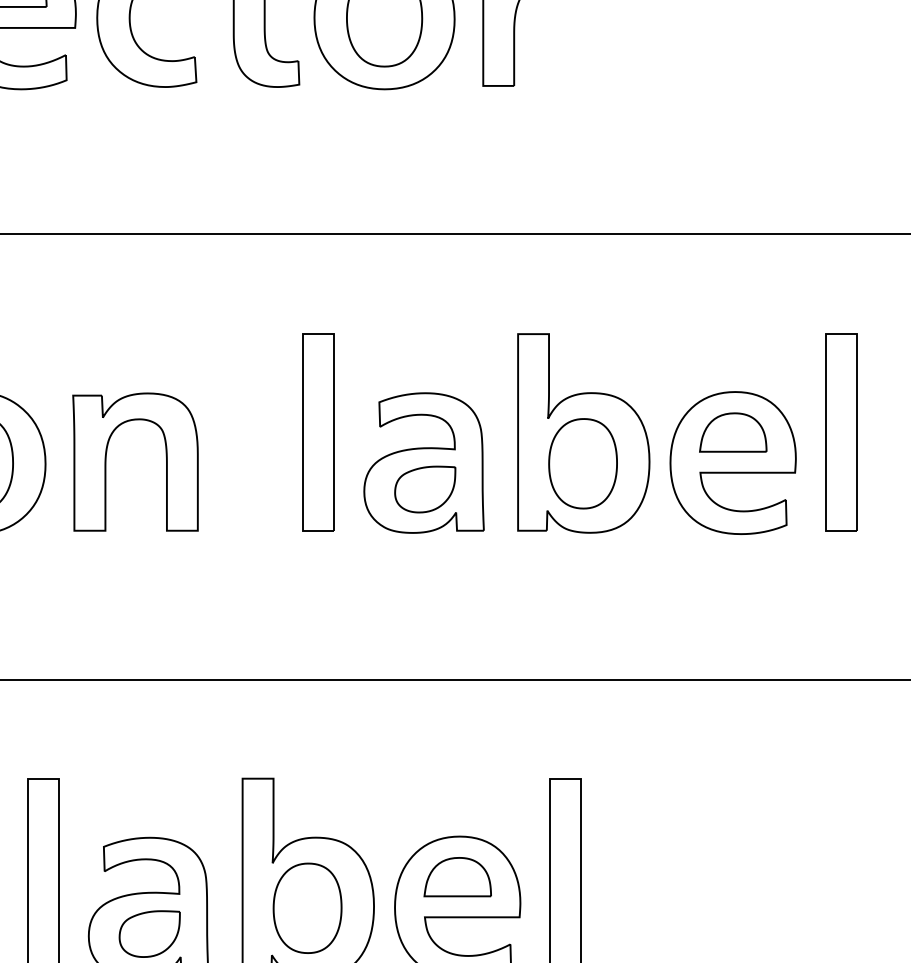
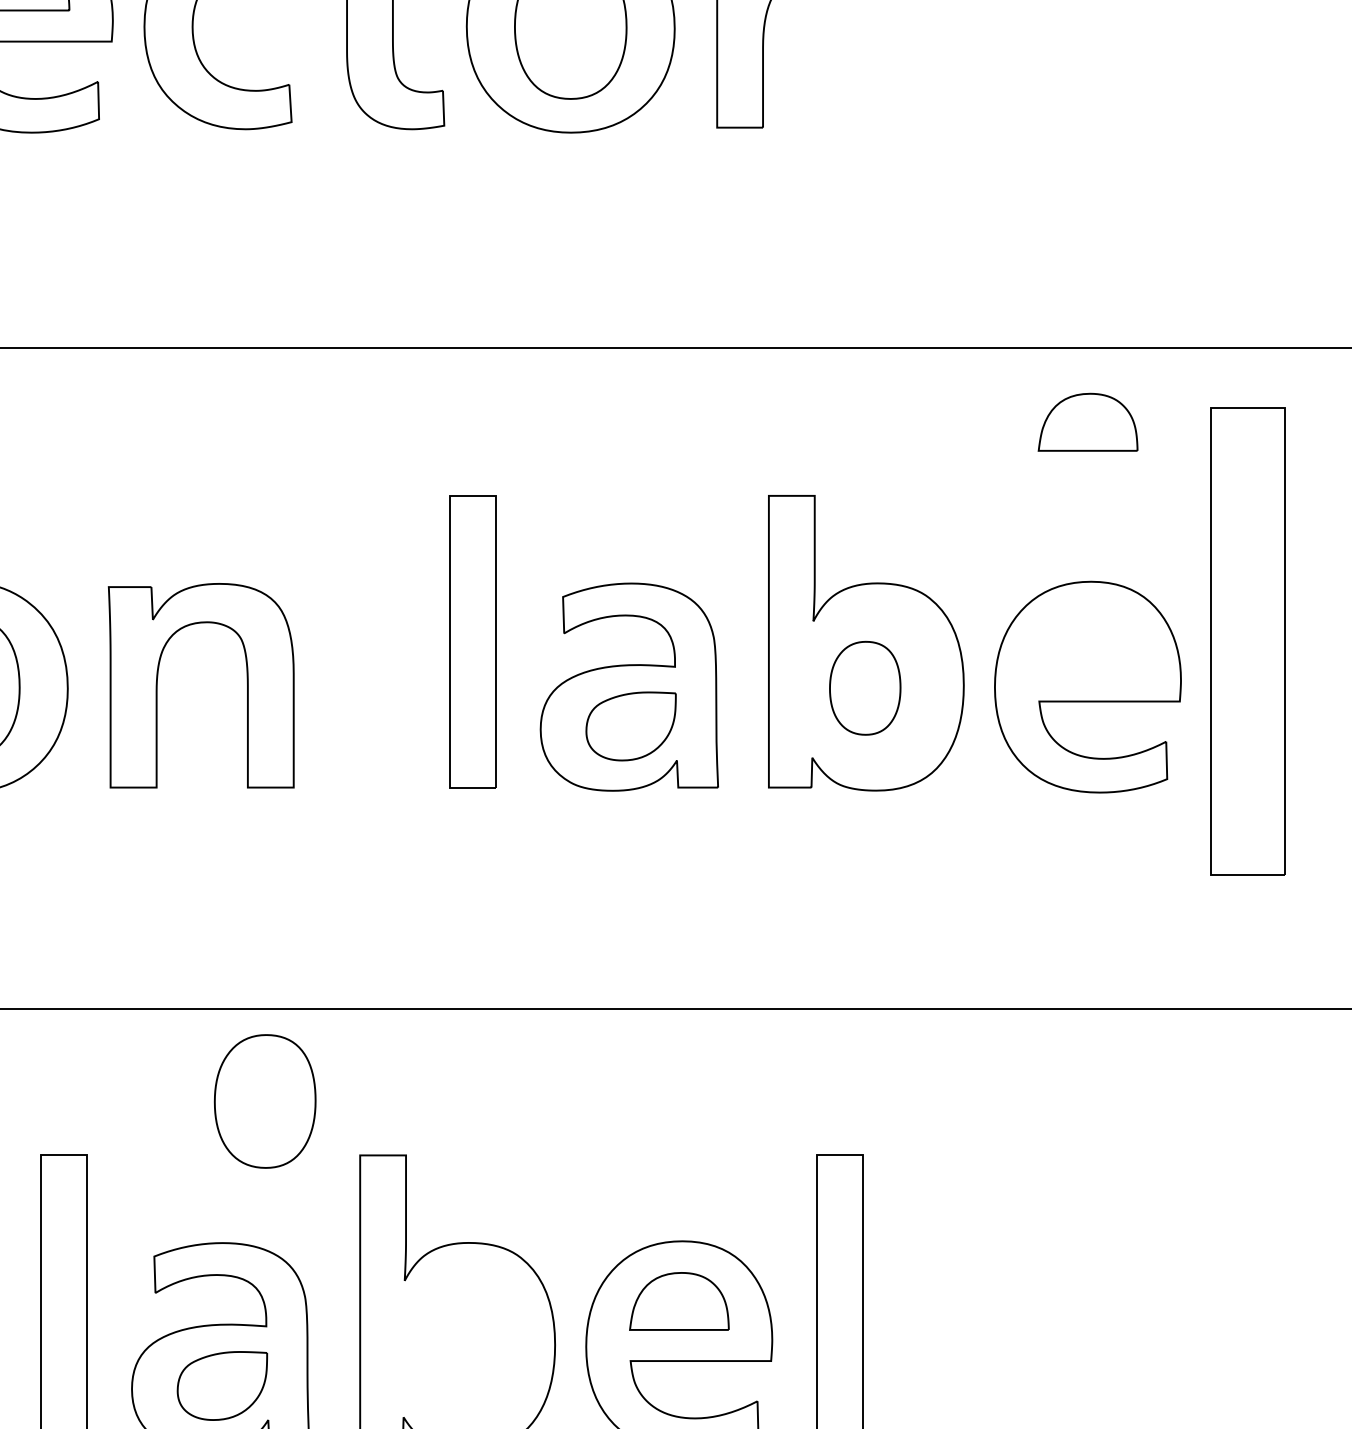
part: (733, 432) -> (1088, 422), moved
part: (841, 432) -> (1248, 641), size x1.6
part: (582, 463) -> (864, 687), size x0.7
part: (307, 907) -> (265, 1100), moved

